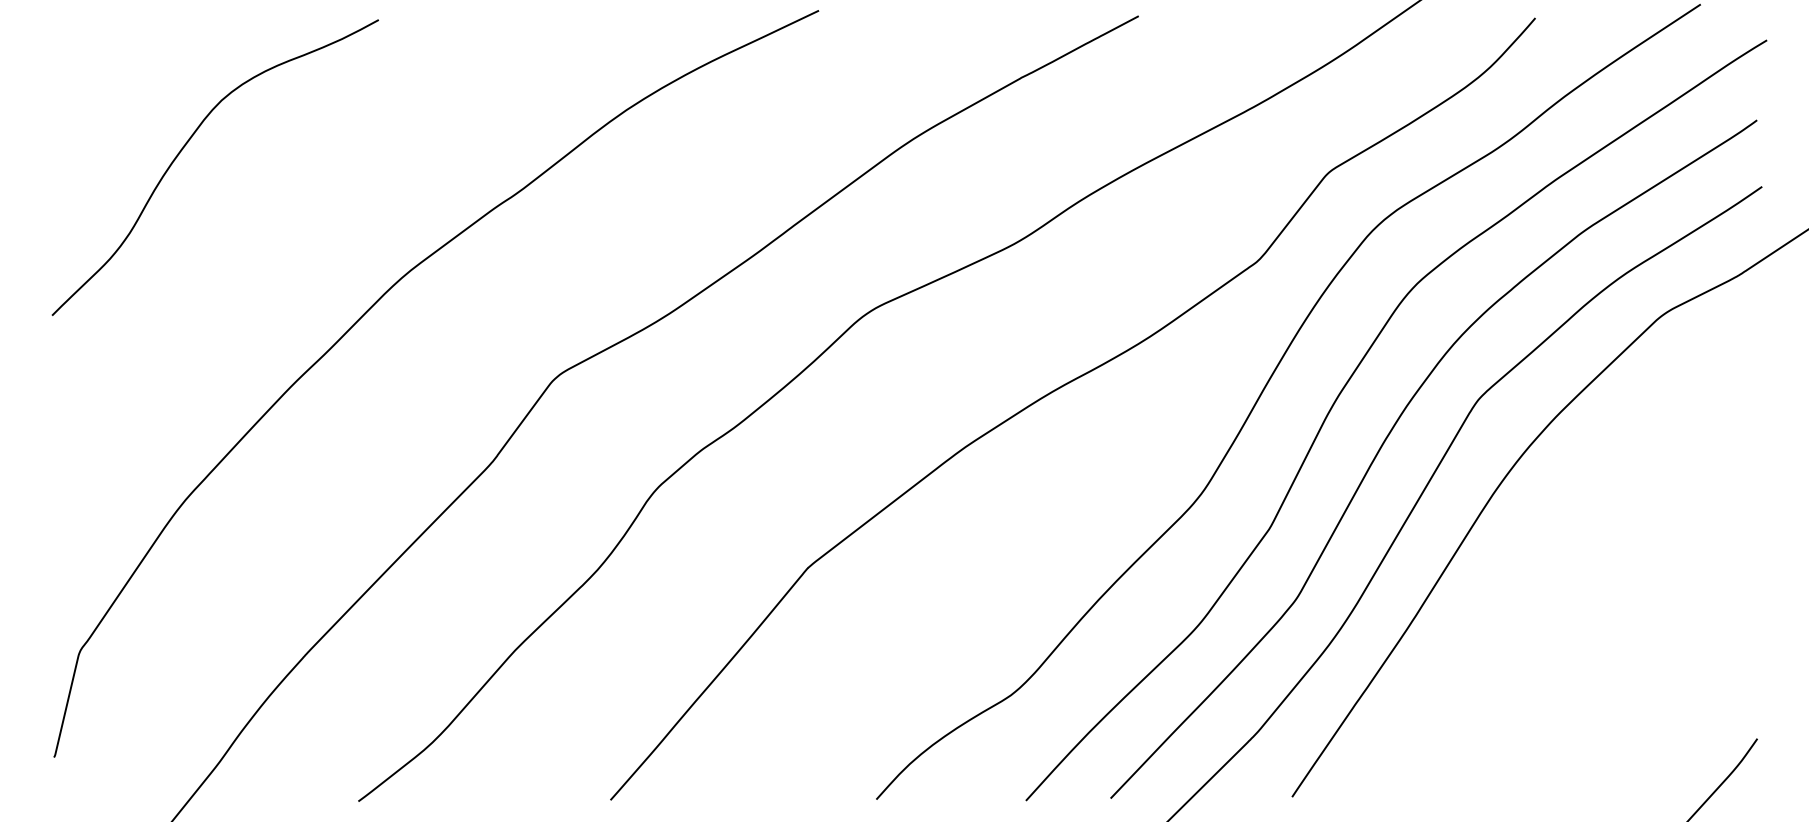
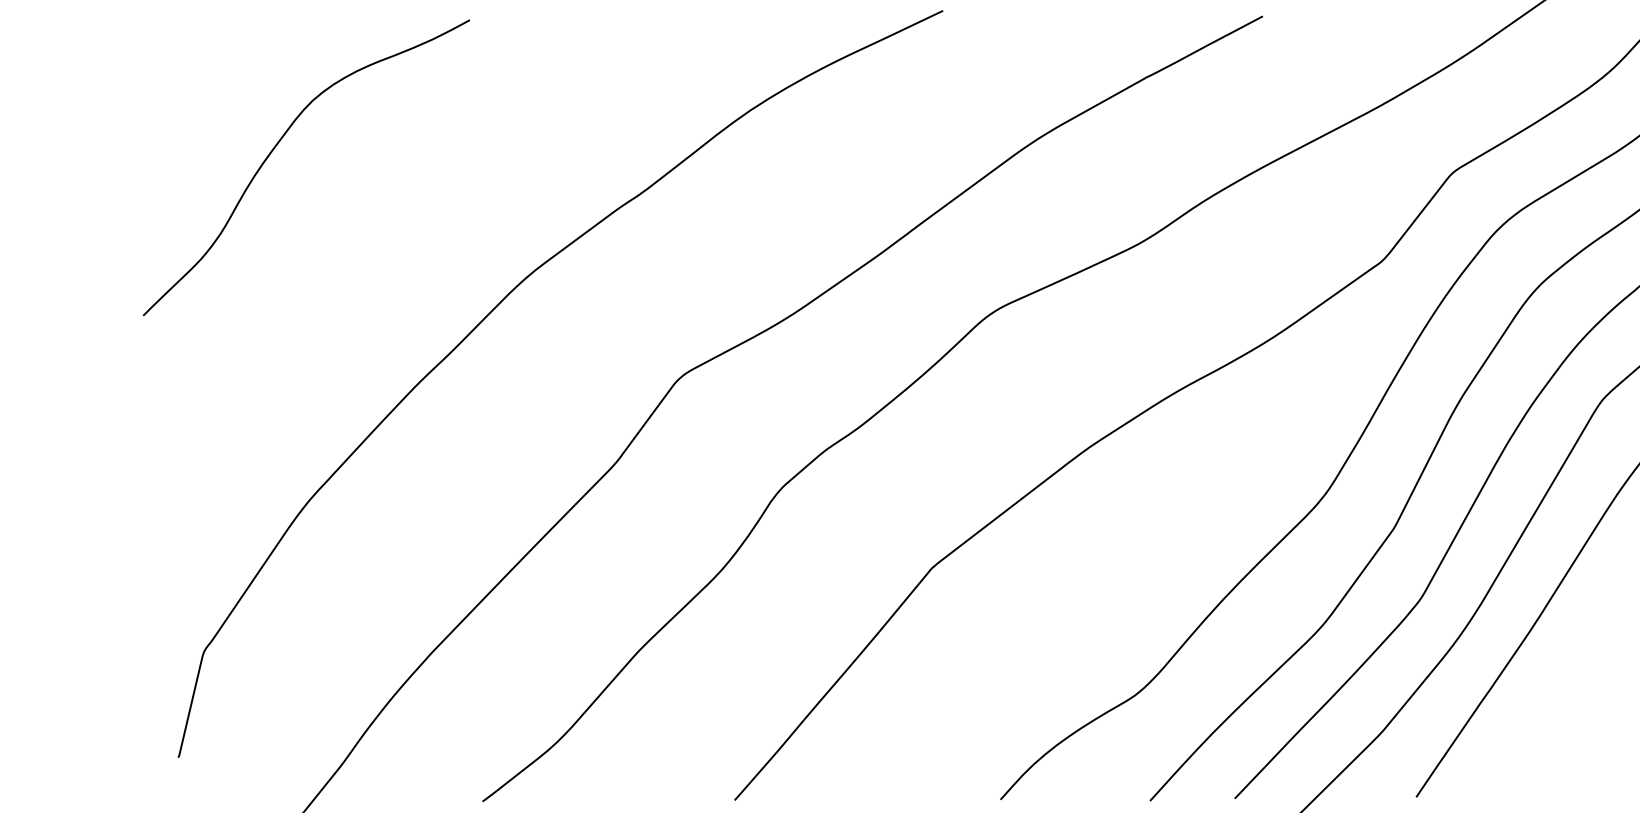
curve: (186, 145) -> (277, 145), moved

